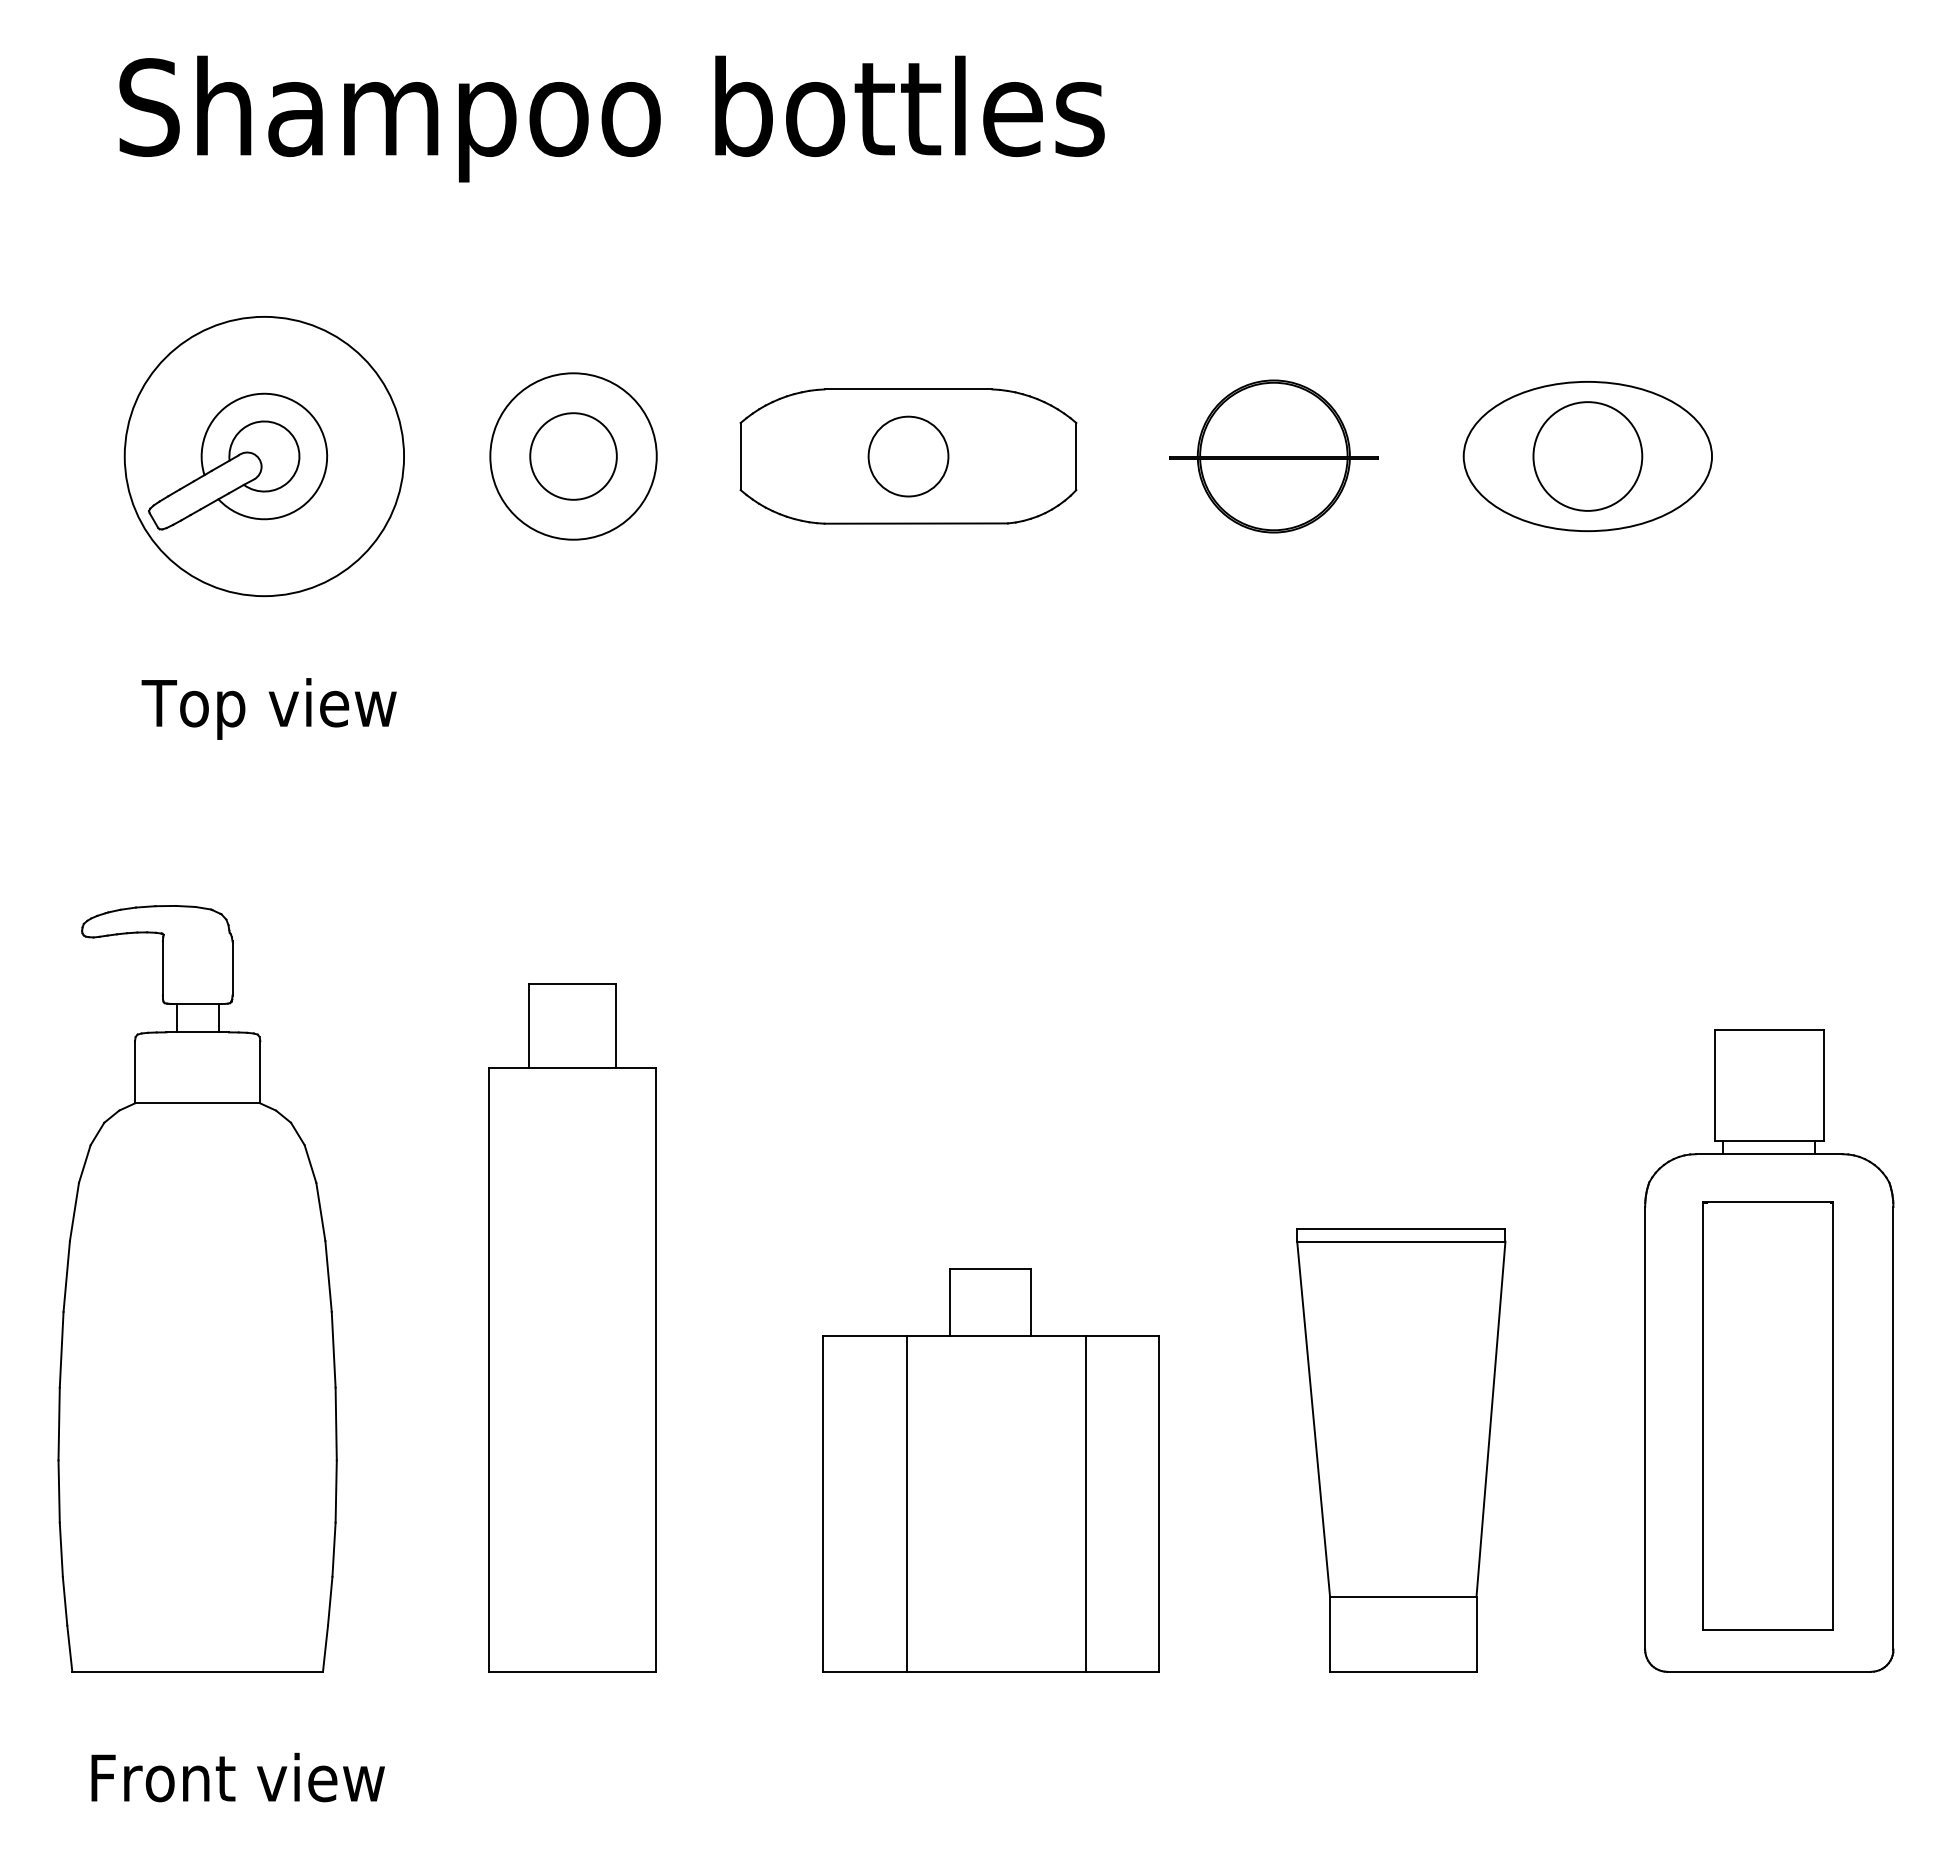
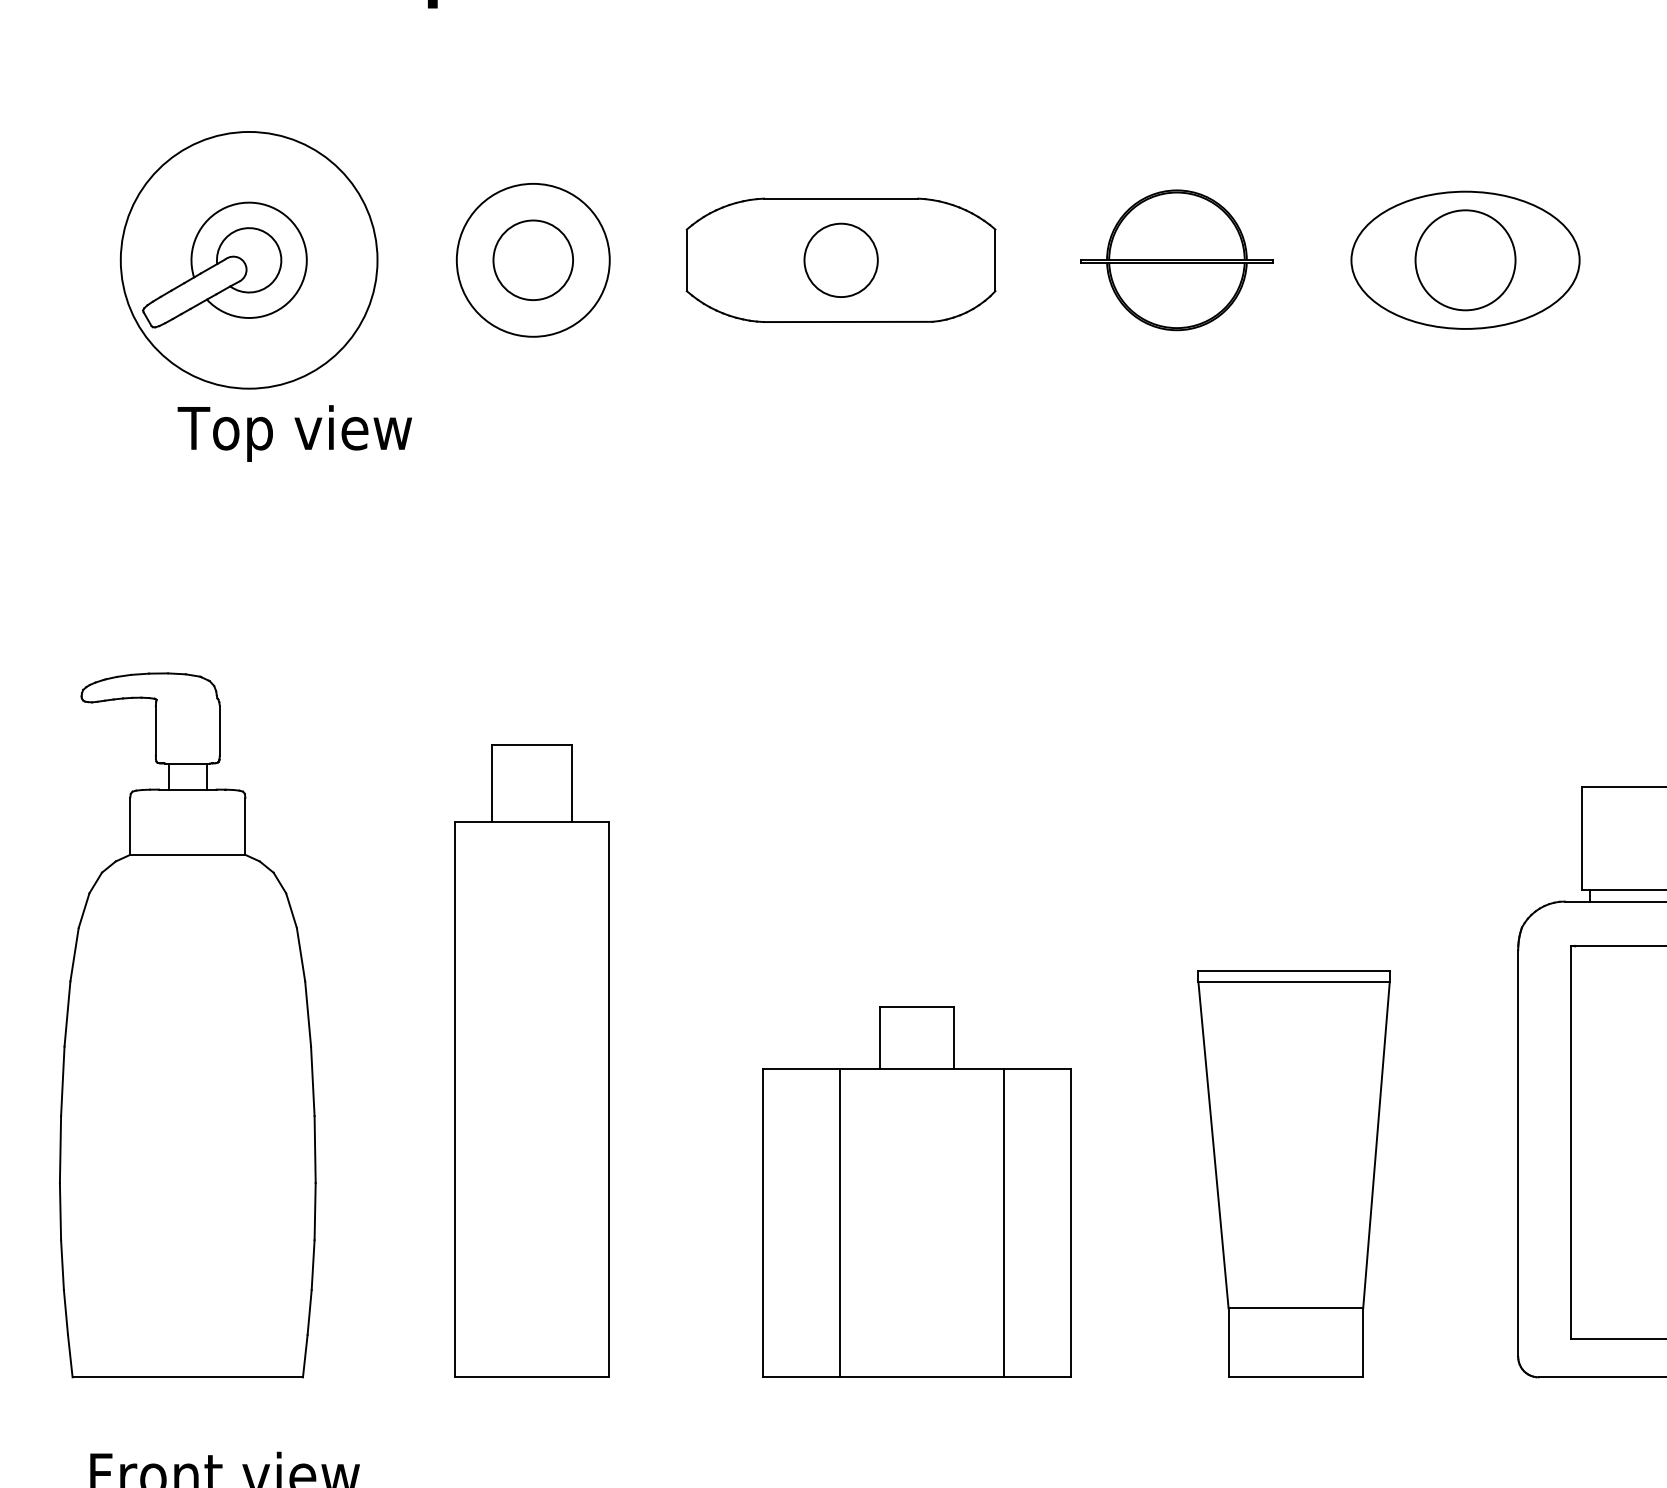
text: (268, 708) -> (294, 433), moved

